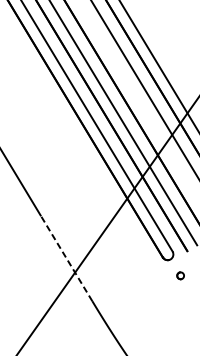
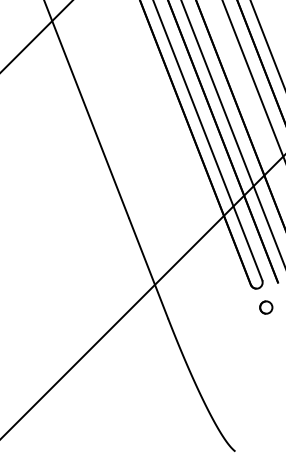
line: (66, 258) -> (148, 268), dashed -> solid
part: (180, 275) -> (266, 307), size x1.67

